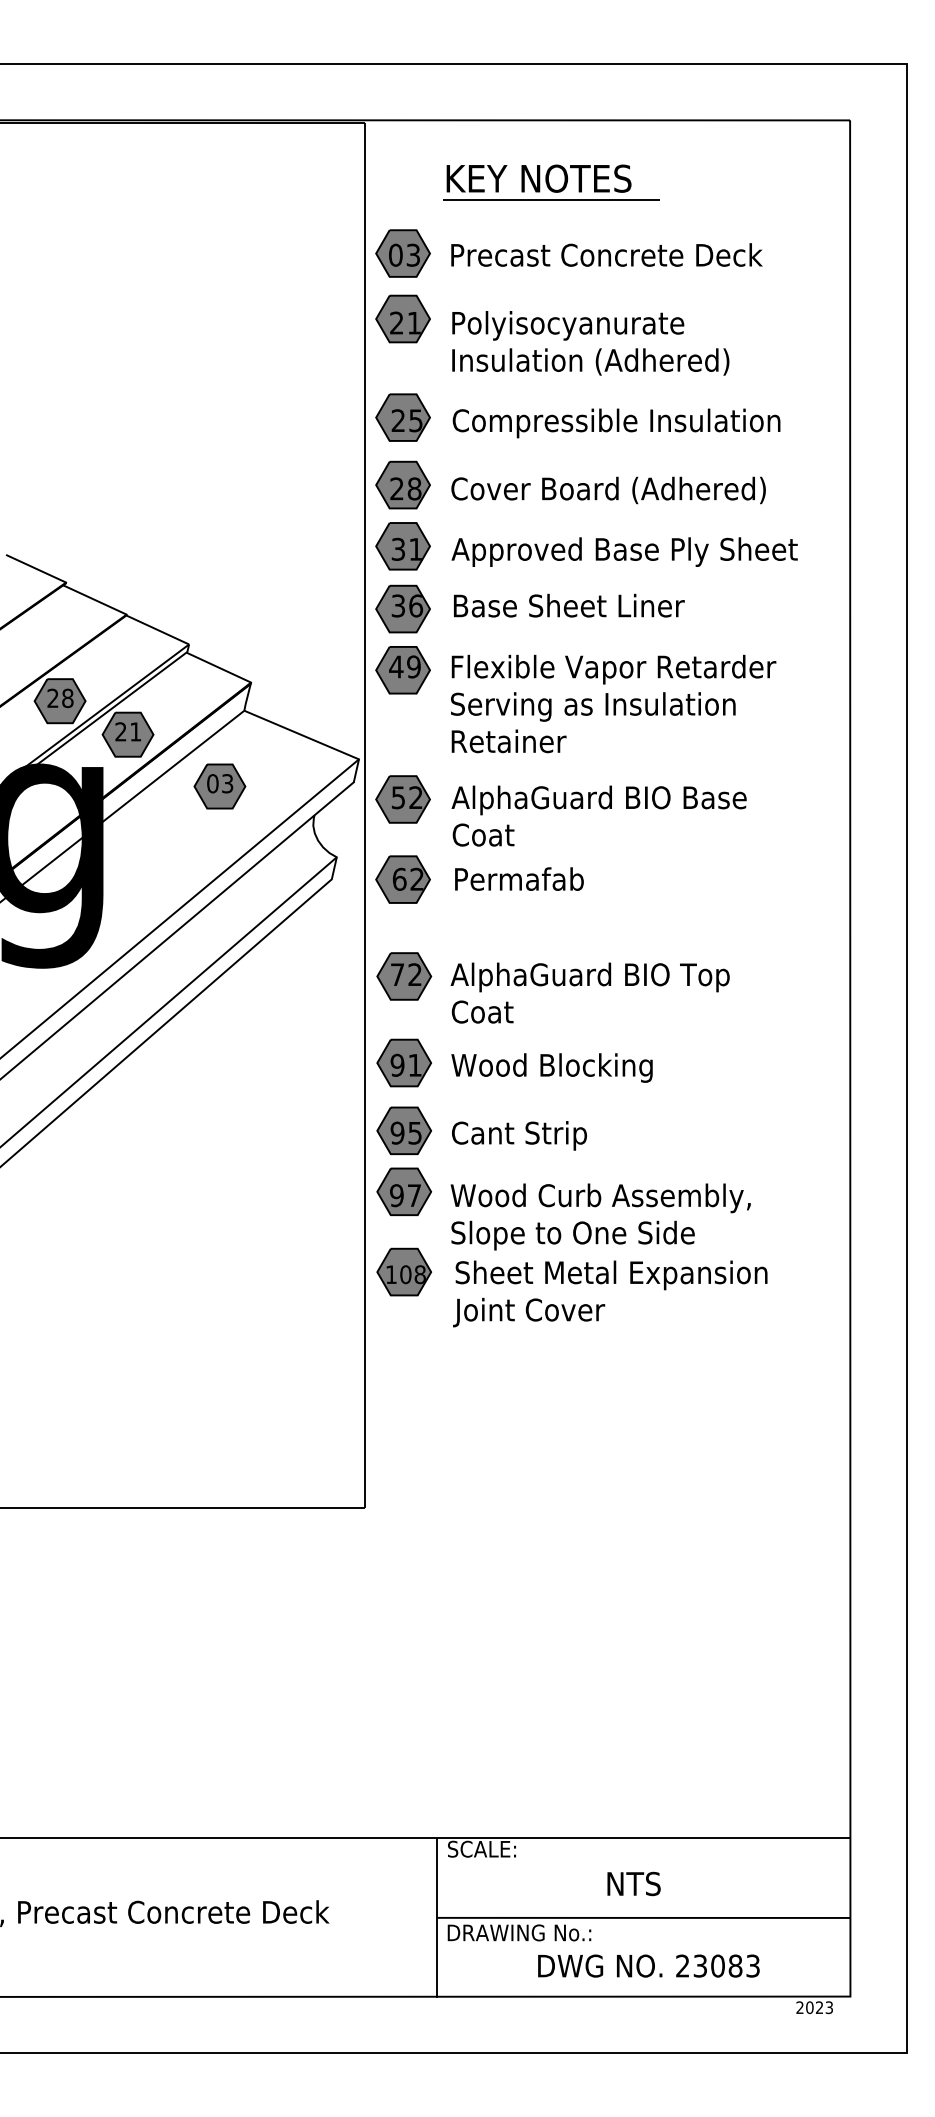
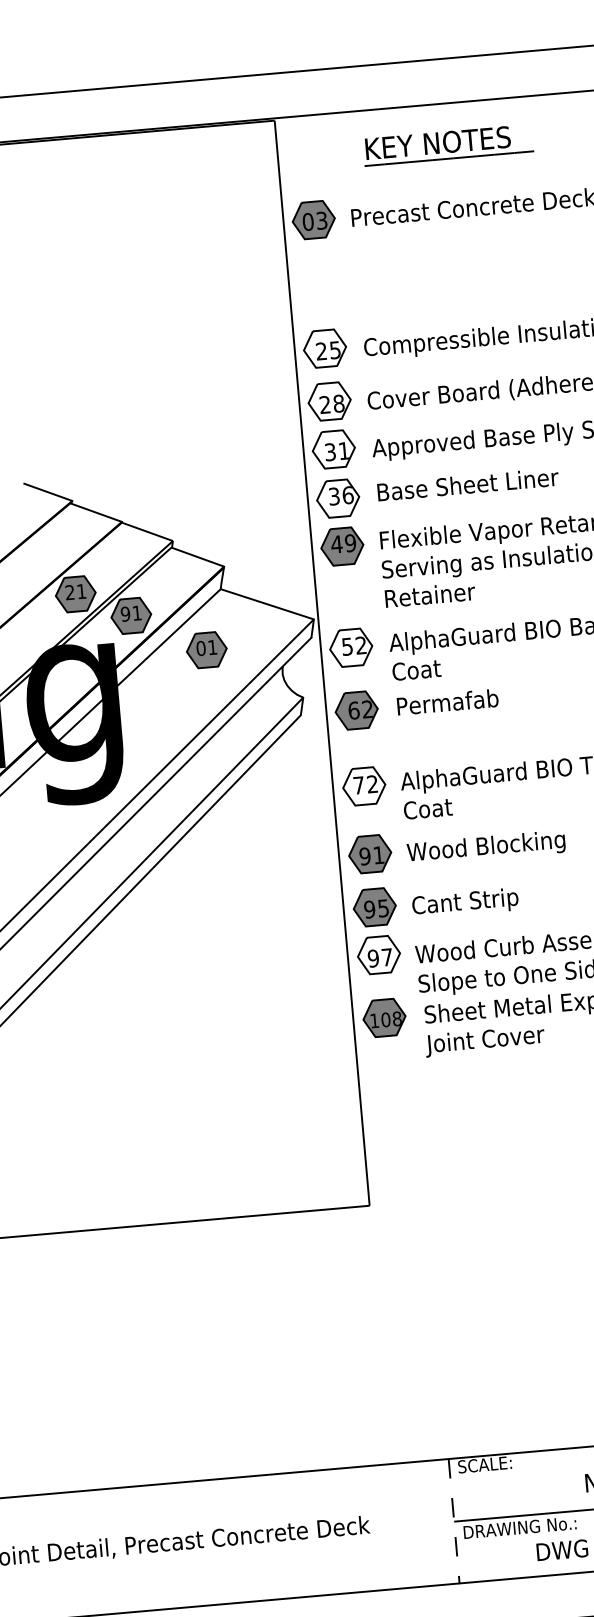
part: (551, 182) -> (448, 145), moved
part: (552, 334) -> (436, 273), removed
fill: (403, 417) -> (325, 348), removed
fill: (403, 484) -> (329, 401), removed
fill: (403, 546) -> (334, 449), removed
fill: (403, 608) -> (338, 498), removed
text: (67, 697) -> (81, 590), 28 -> 21
text: (120, 731) -> (125, 613), 21 -> 91
text: (227, 783) -> (212, 647), 03 -> 01
fill: (403, 799) -> (351, 647), removed
fill: (404, 976) -> (364, 786), removed
fill: (404, 1191) -> (379, 954), removed
line: (436, 1917) -> (454, 1521), solid -> dashed

